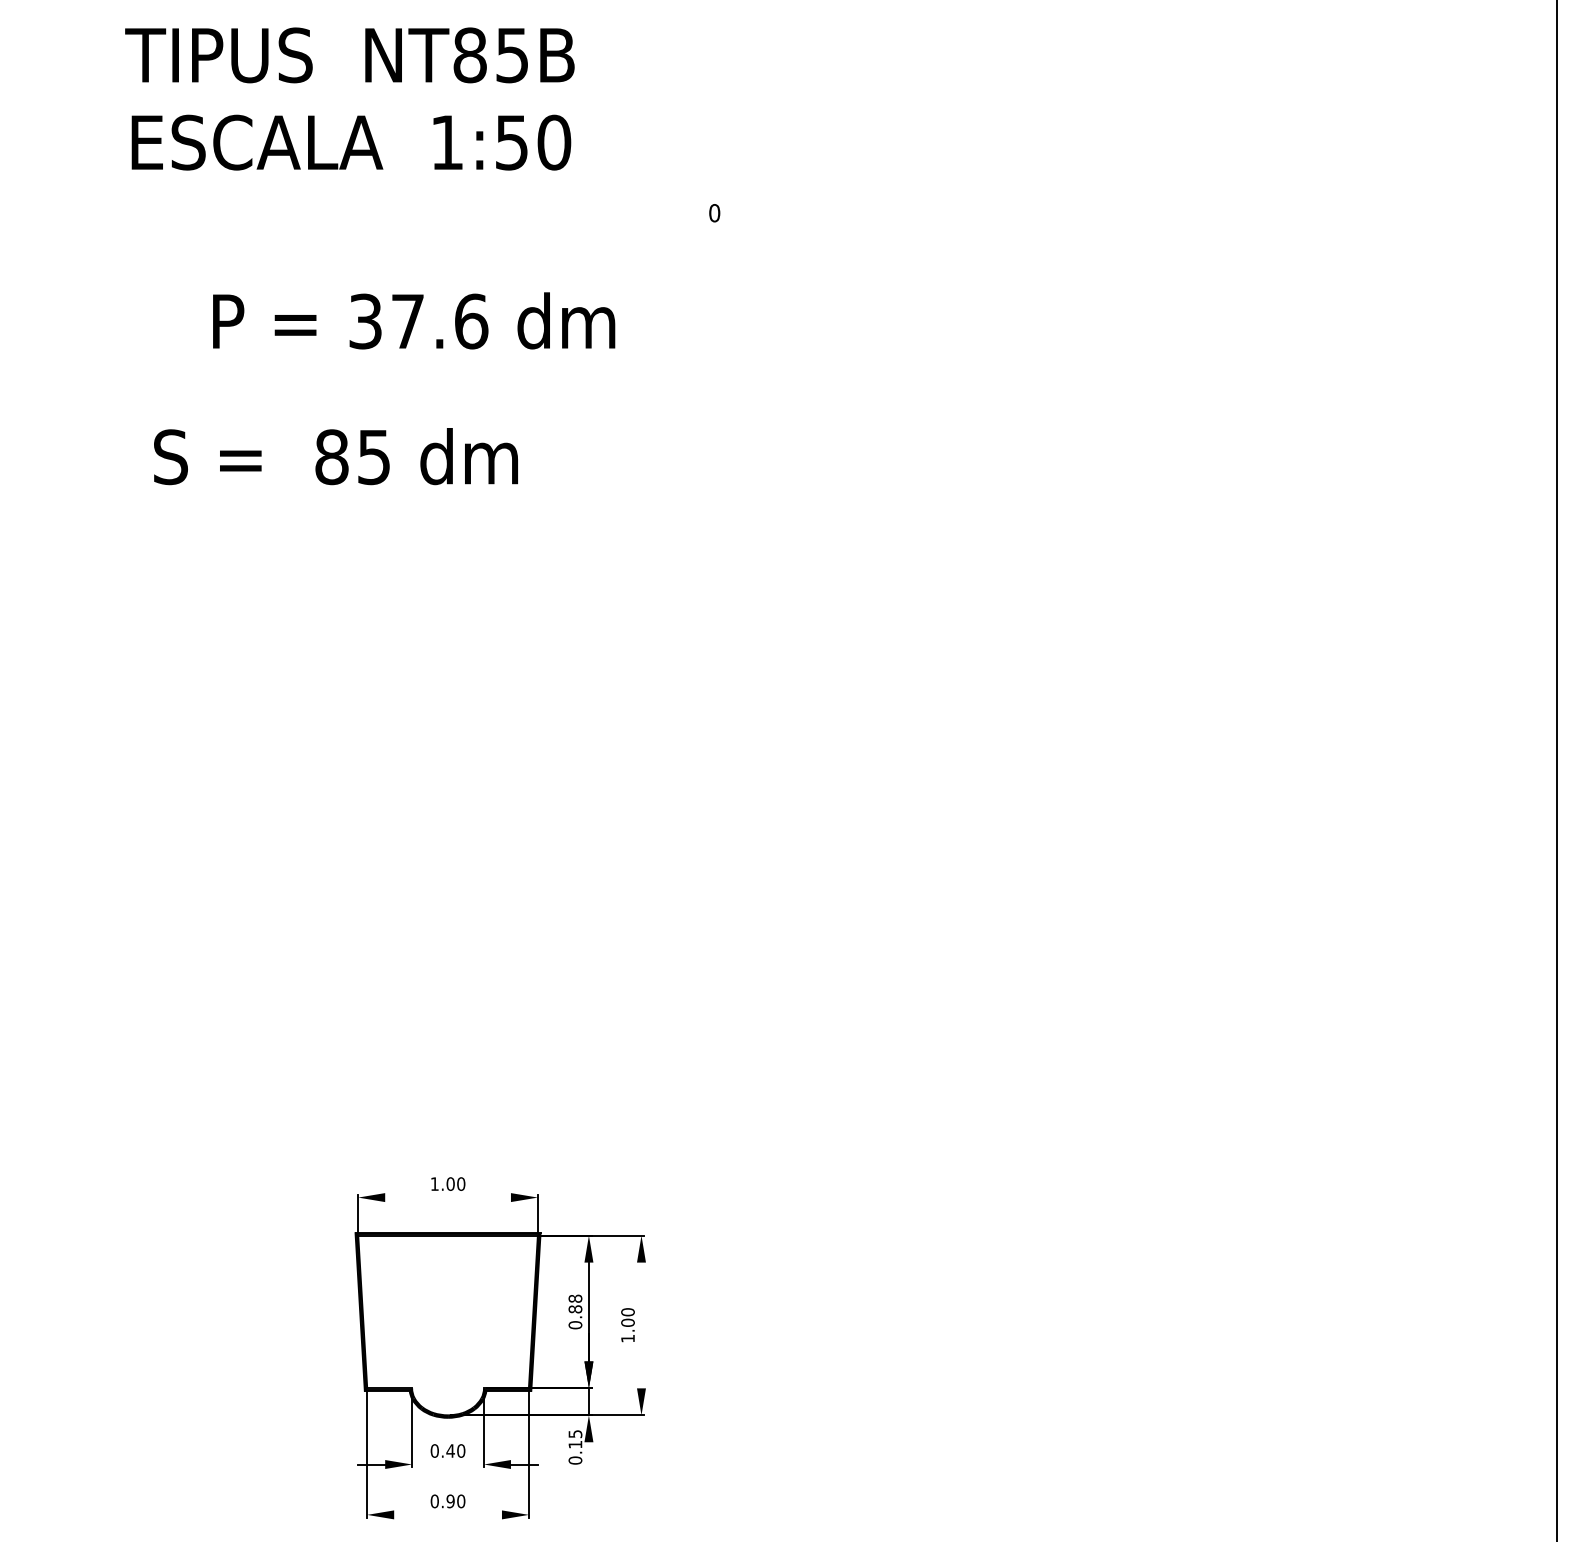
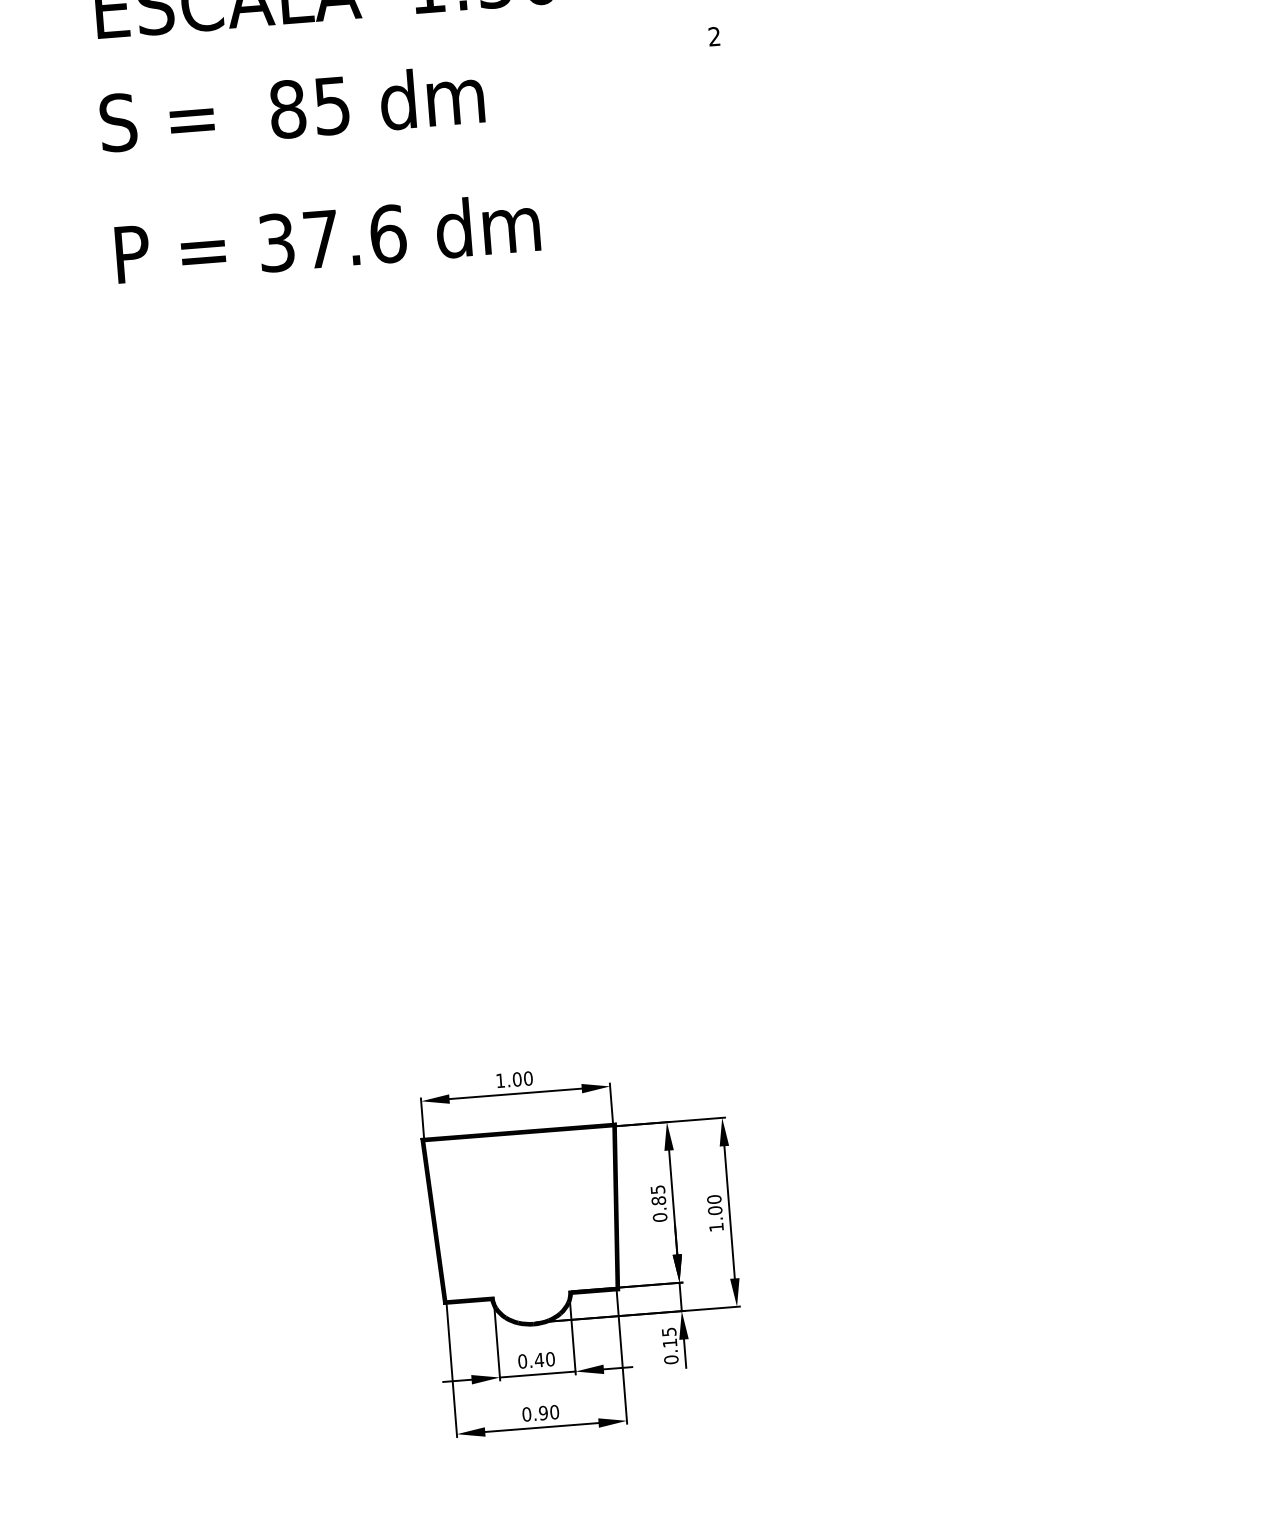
text: (714, 213) -> (714, 36), 0 -> 2
text: (414, 320) -> (328, 237), moved
text: (335, 456) -> (291, 108), moved
line: (447, 1197) -> (515, 1093), added
text: (575, 1298) -> (657, 1189), 0.88 -> 0.85
line: (641, 1325) -> (729, 1212), added
line: (588, 1455) -> (684, 1353), added
line: (448, 1464) -> (538, 1374), added
line: (447, 1514) -> (541, 1427), added

